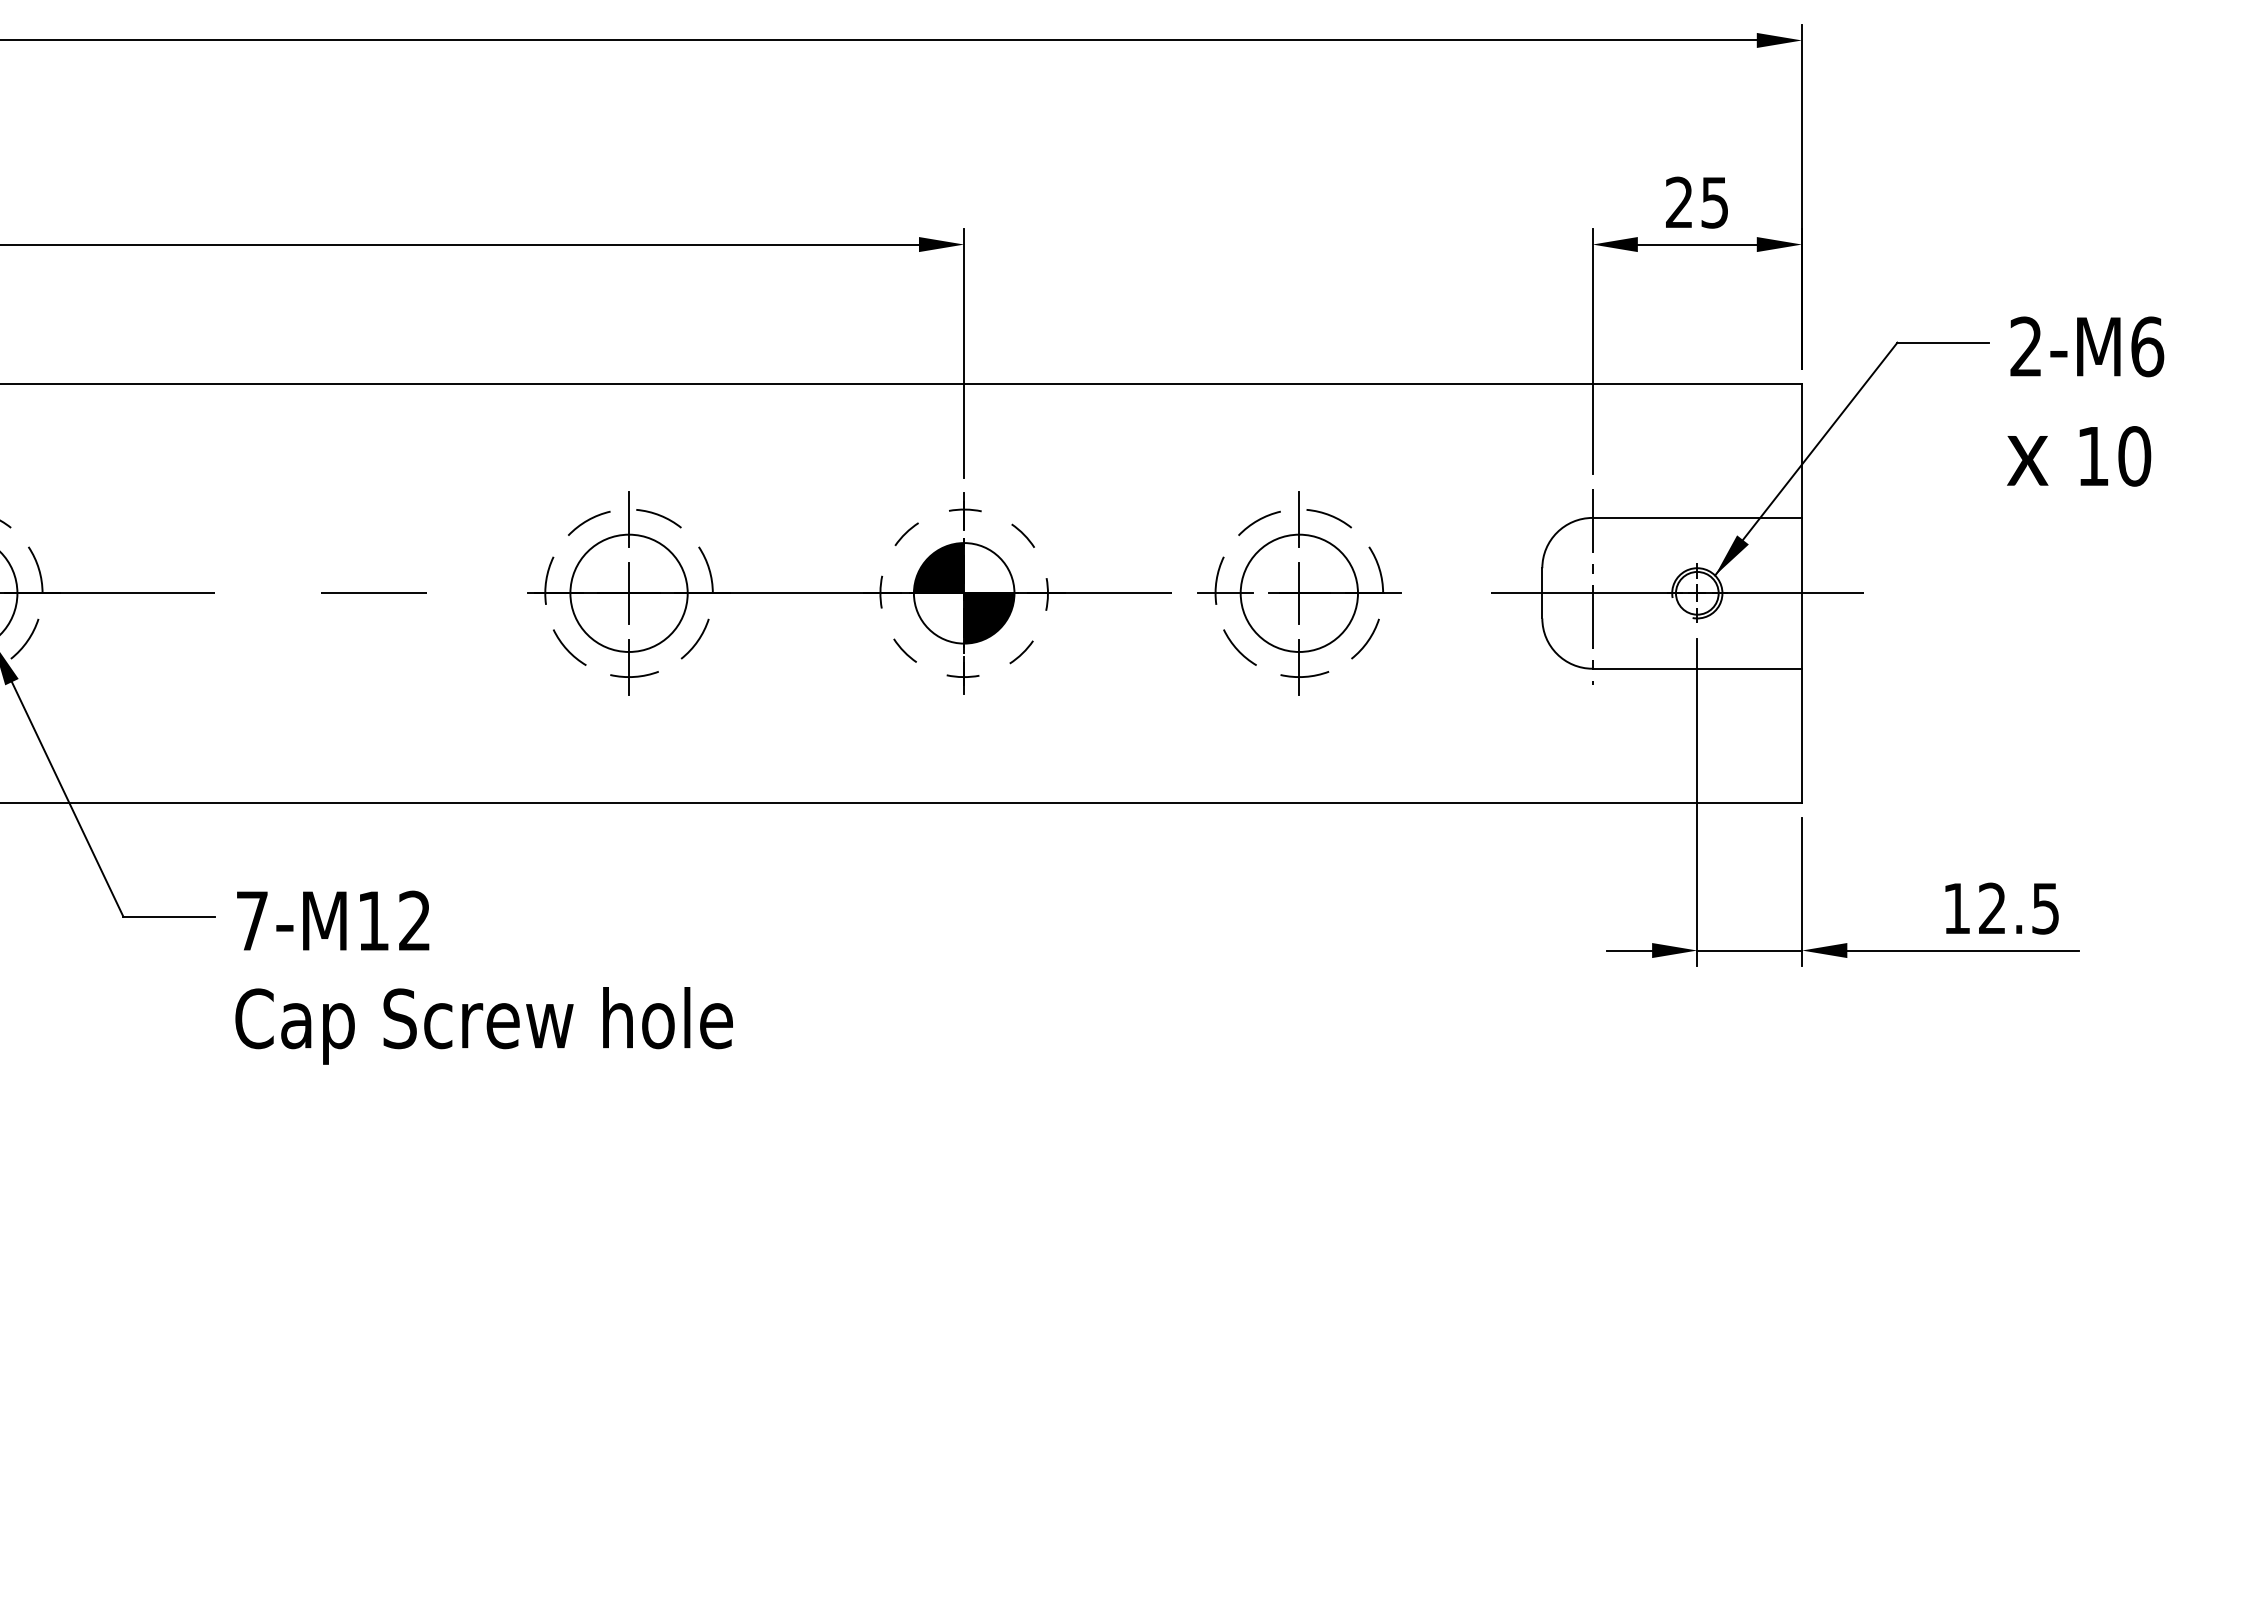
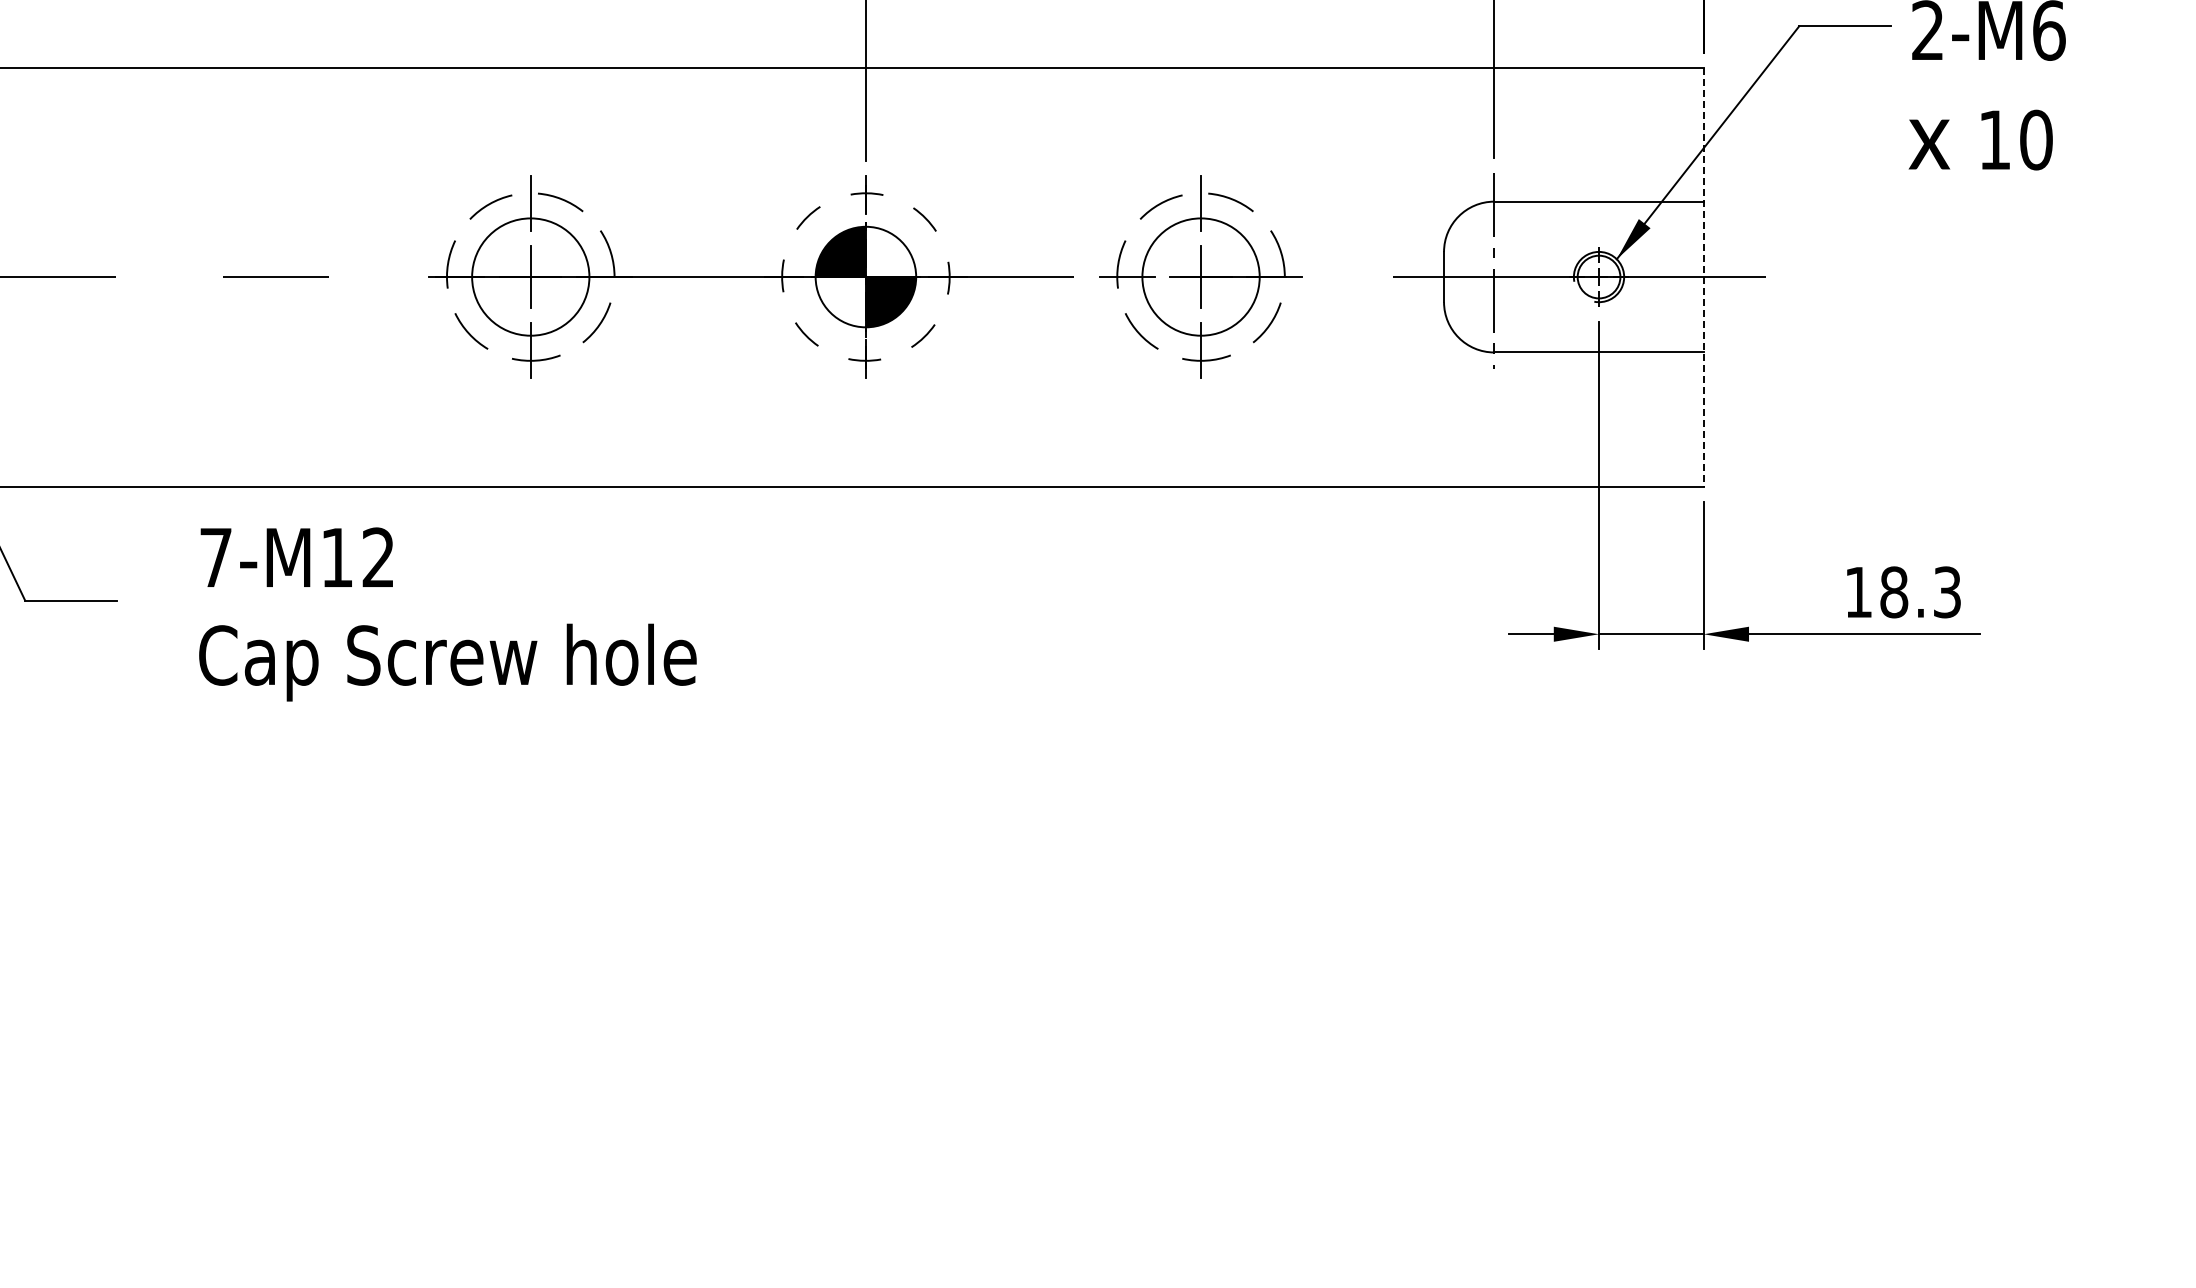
line: (1802, 593) -> (1704, 277), solid -> dashed
text: (2018, 908) -> (1920, 592), 12.5 -> 18.3
text: (483, 977) -> (447, 614), moved

